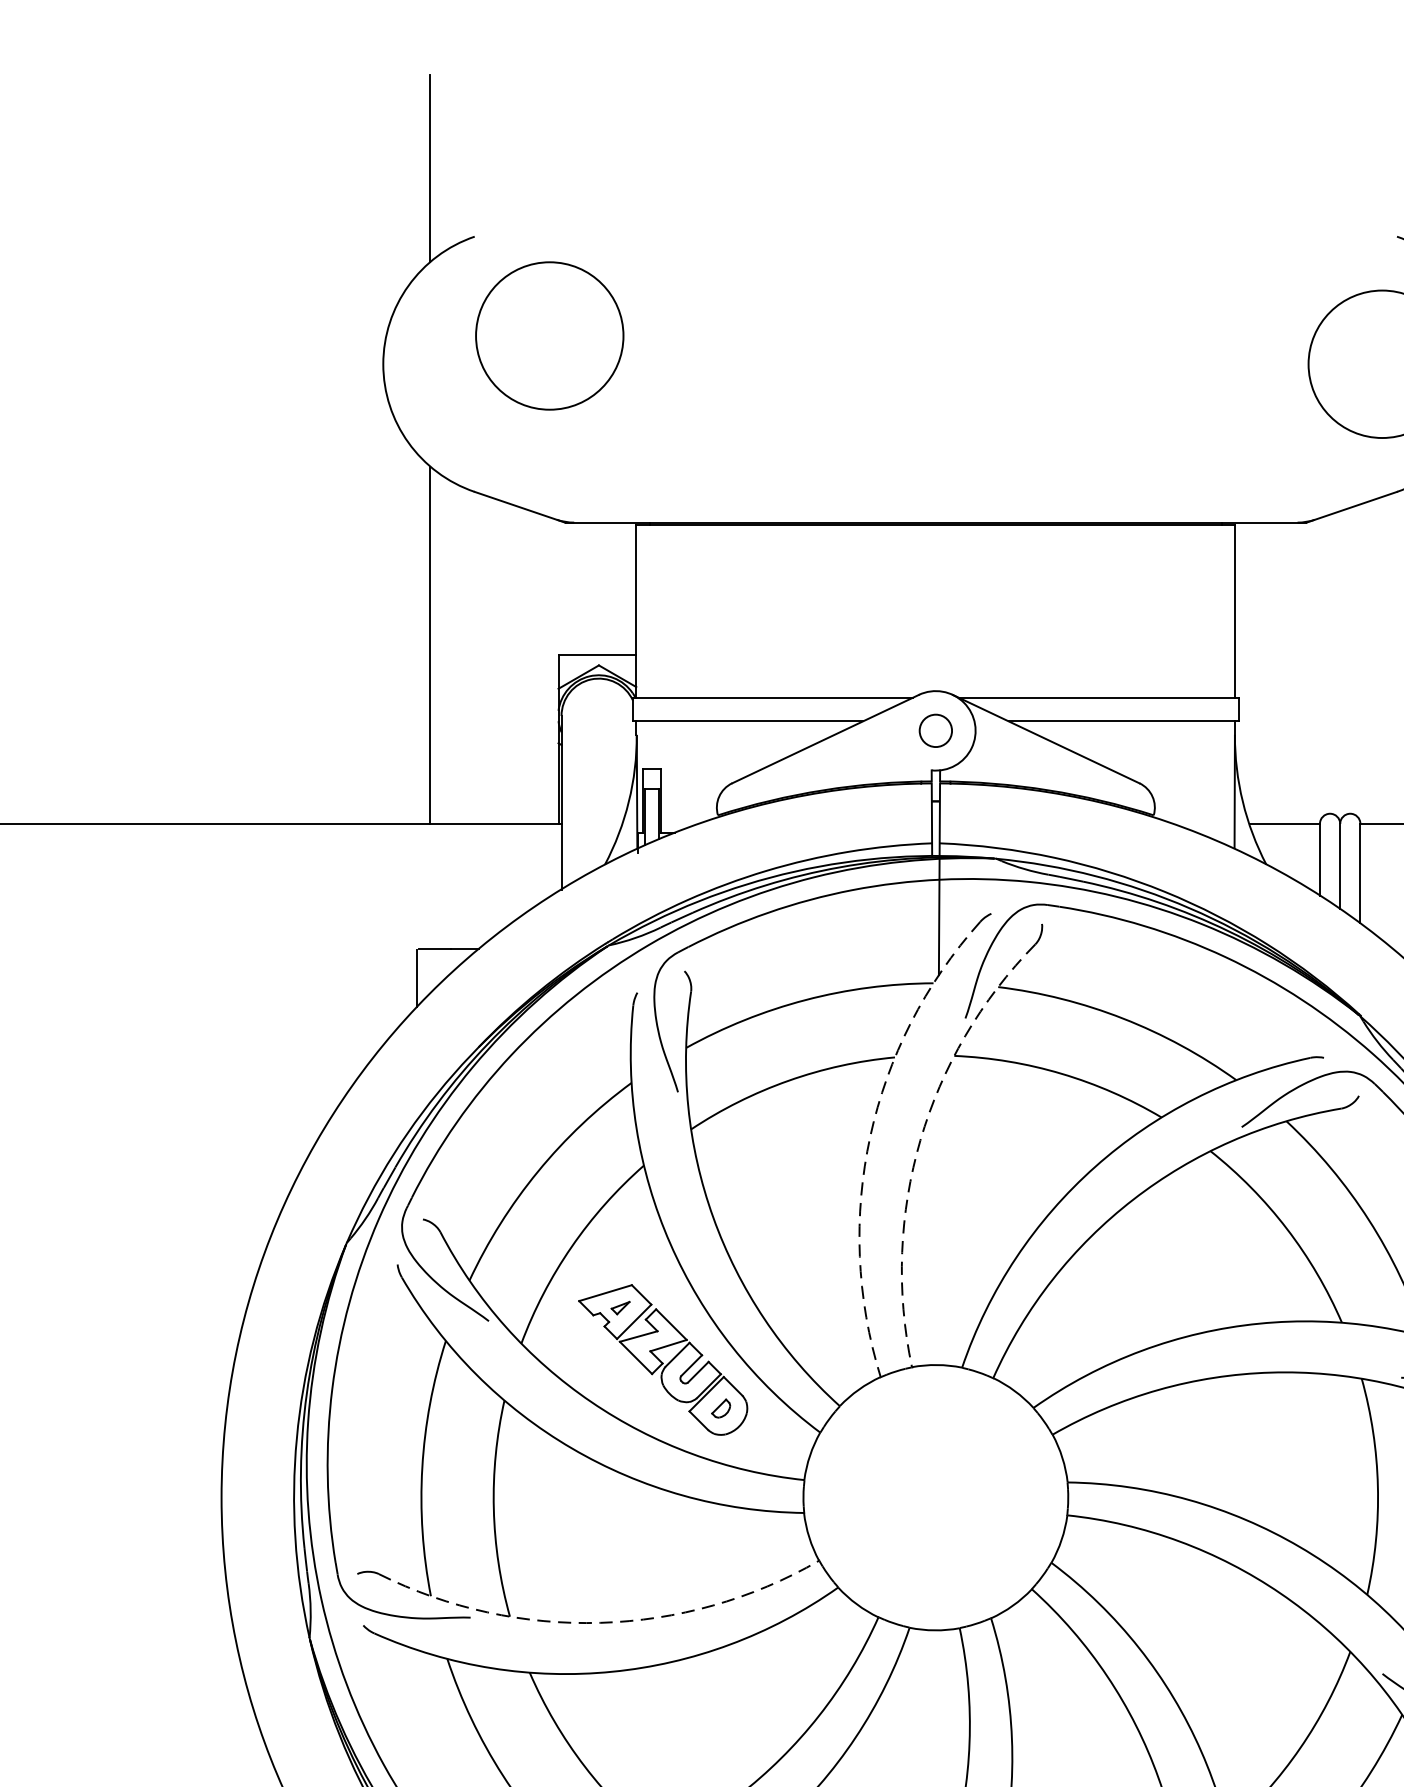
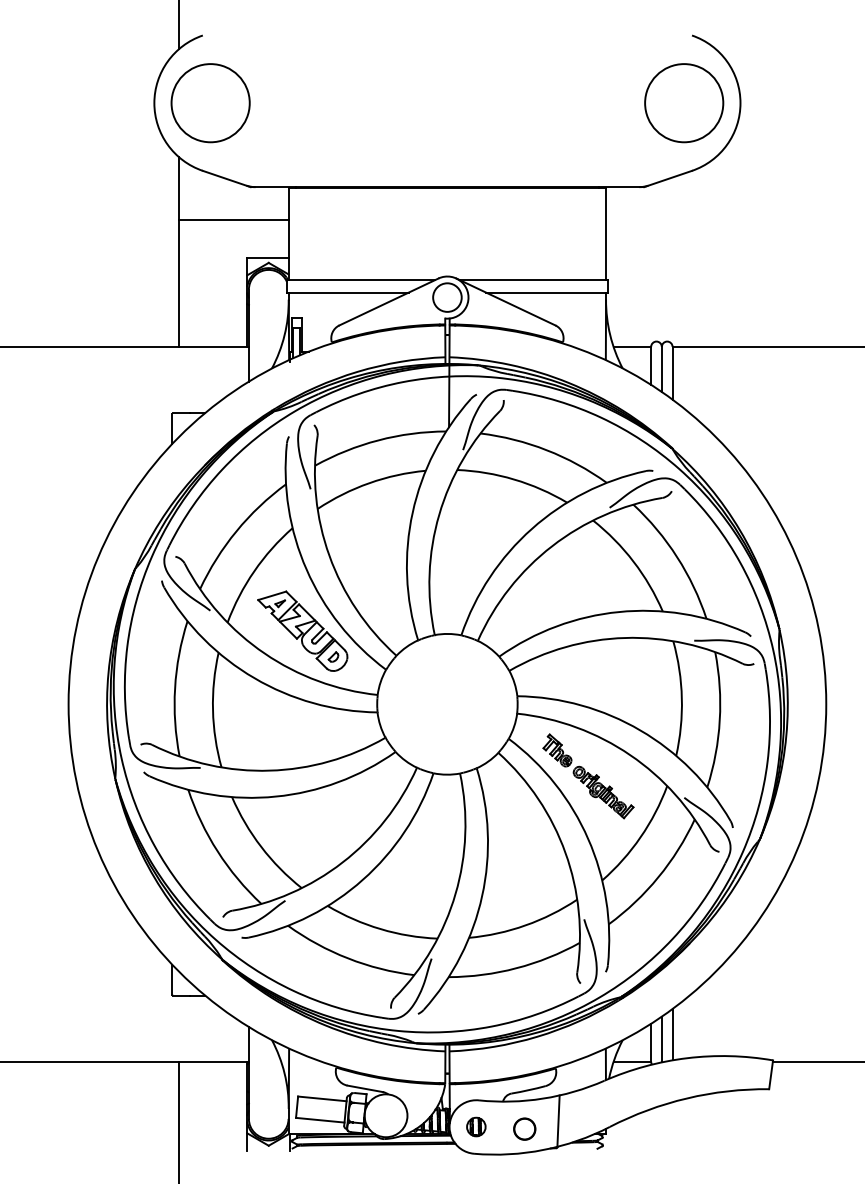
circle: (549, 336) -> (210, 103), moved
line: (532, 585) -> (233, 220), added
circle: (935, 730) -> (447, 297), size x1.67
arc: (869, 1136) -> (412, 512), dashed -> solid
arc: (920, 1139) -> (439, 514), dashed -> solid
arc: (600, 1622) -> (269, 770), dashed -> solid
part: (1201, 1633) -> (588, 776), added

